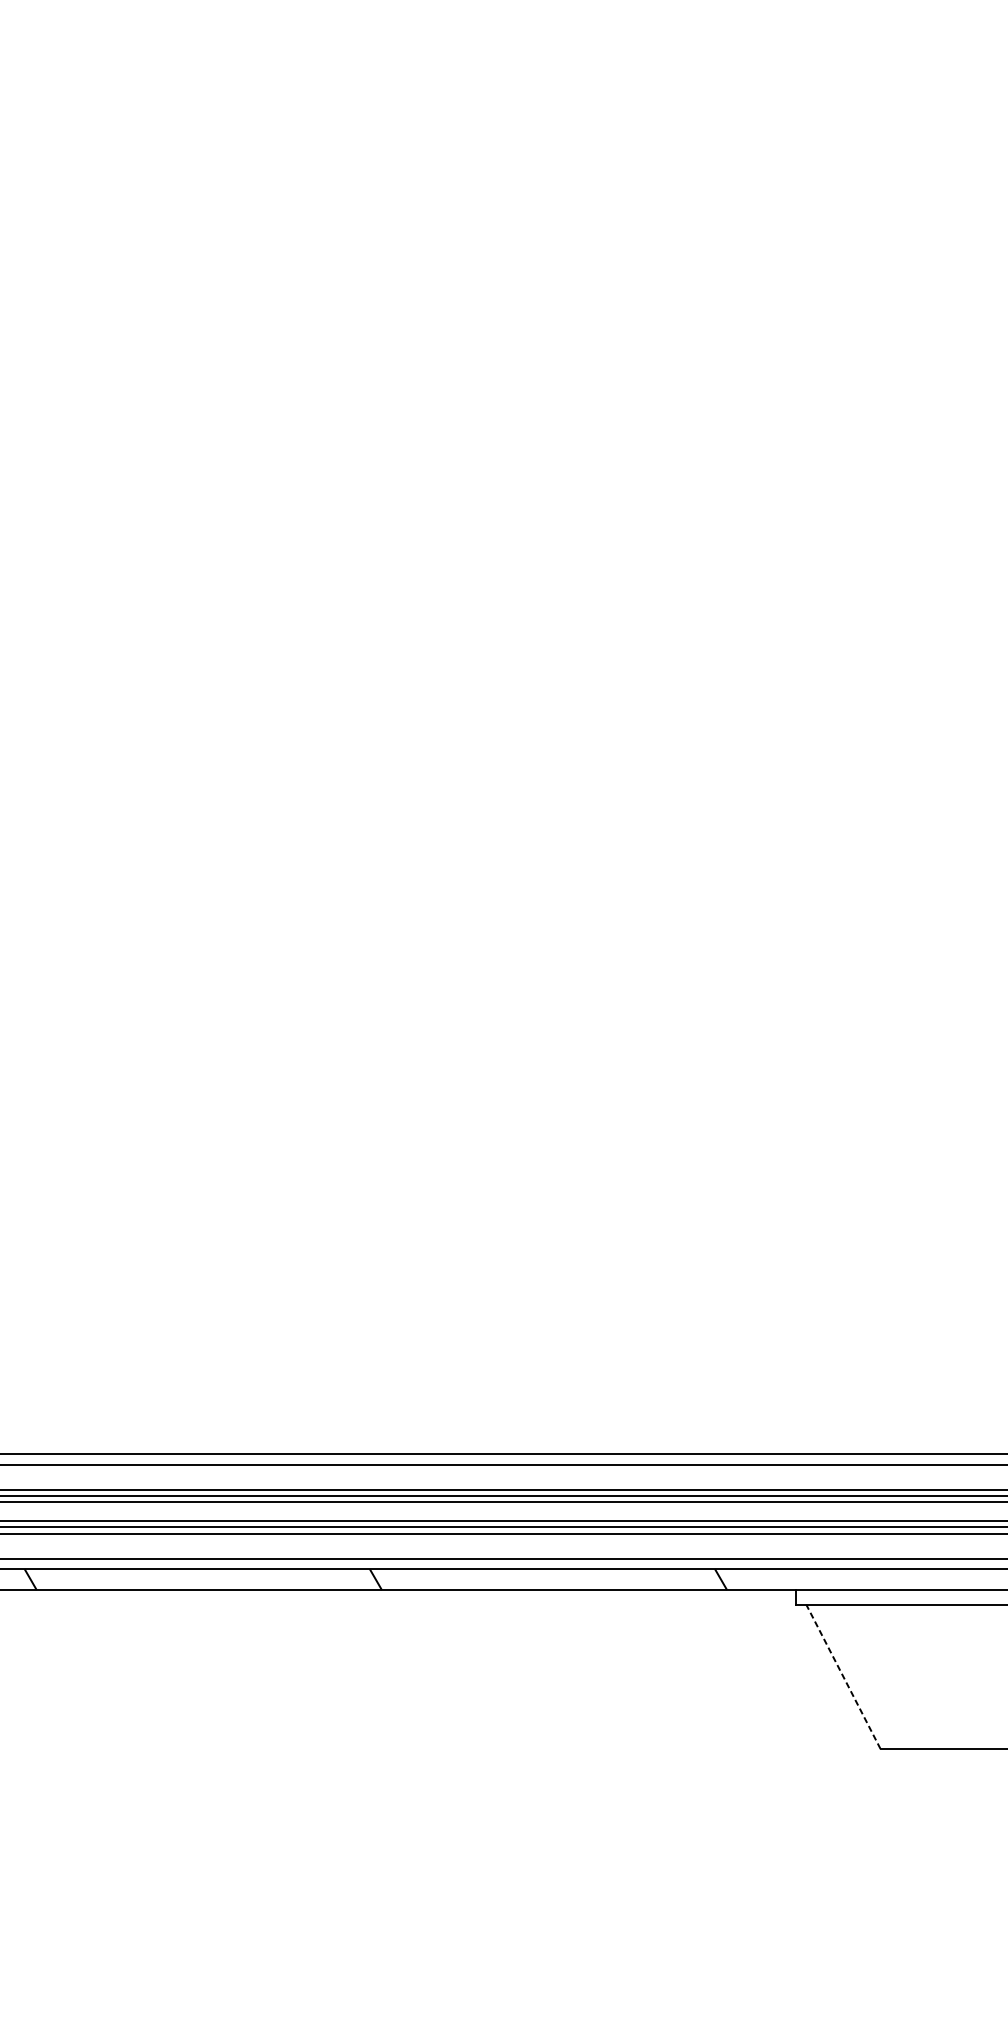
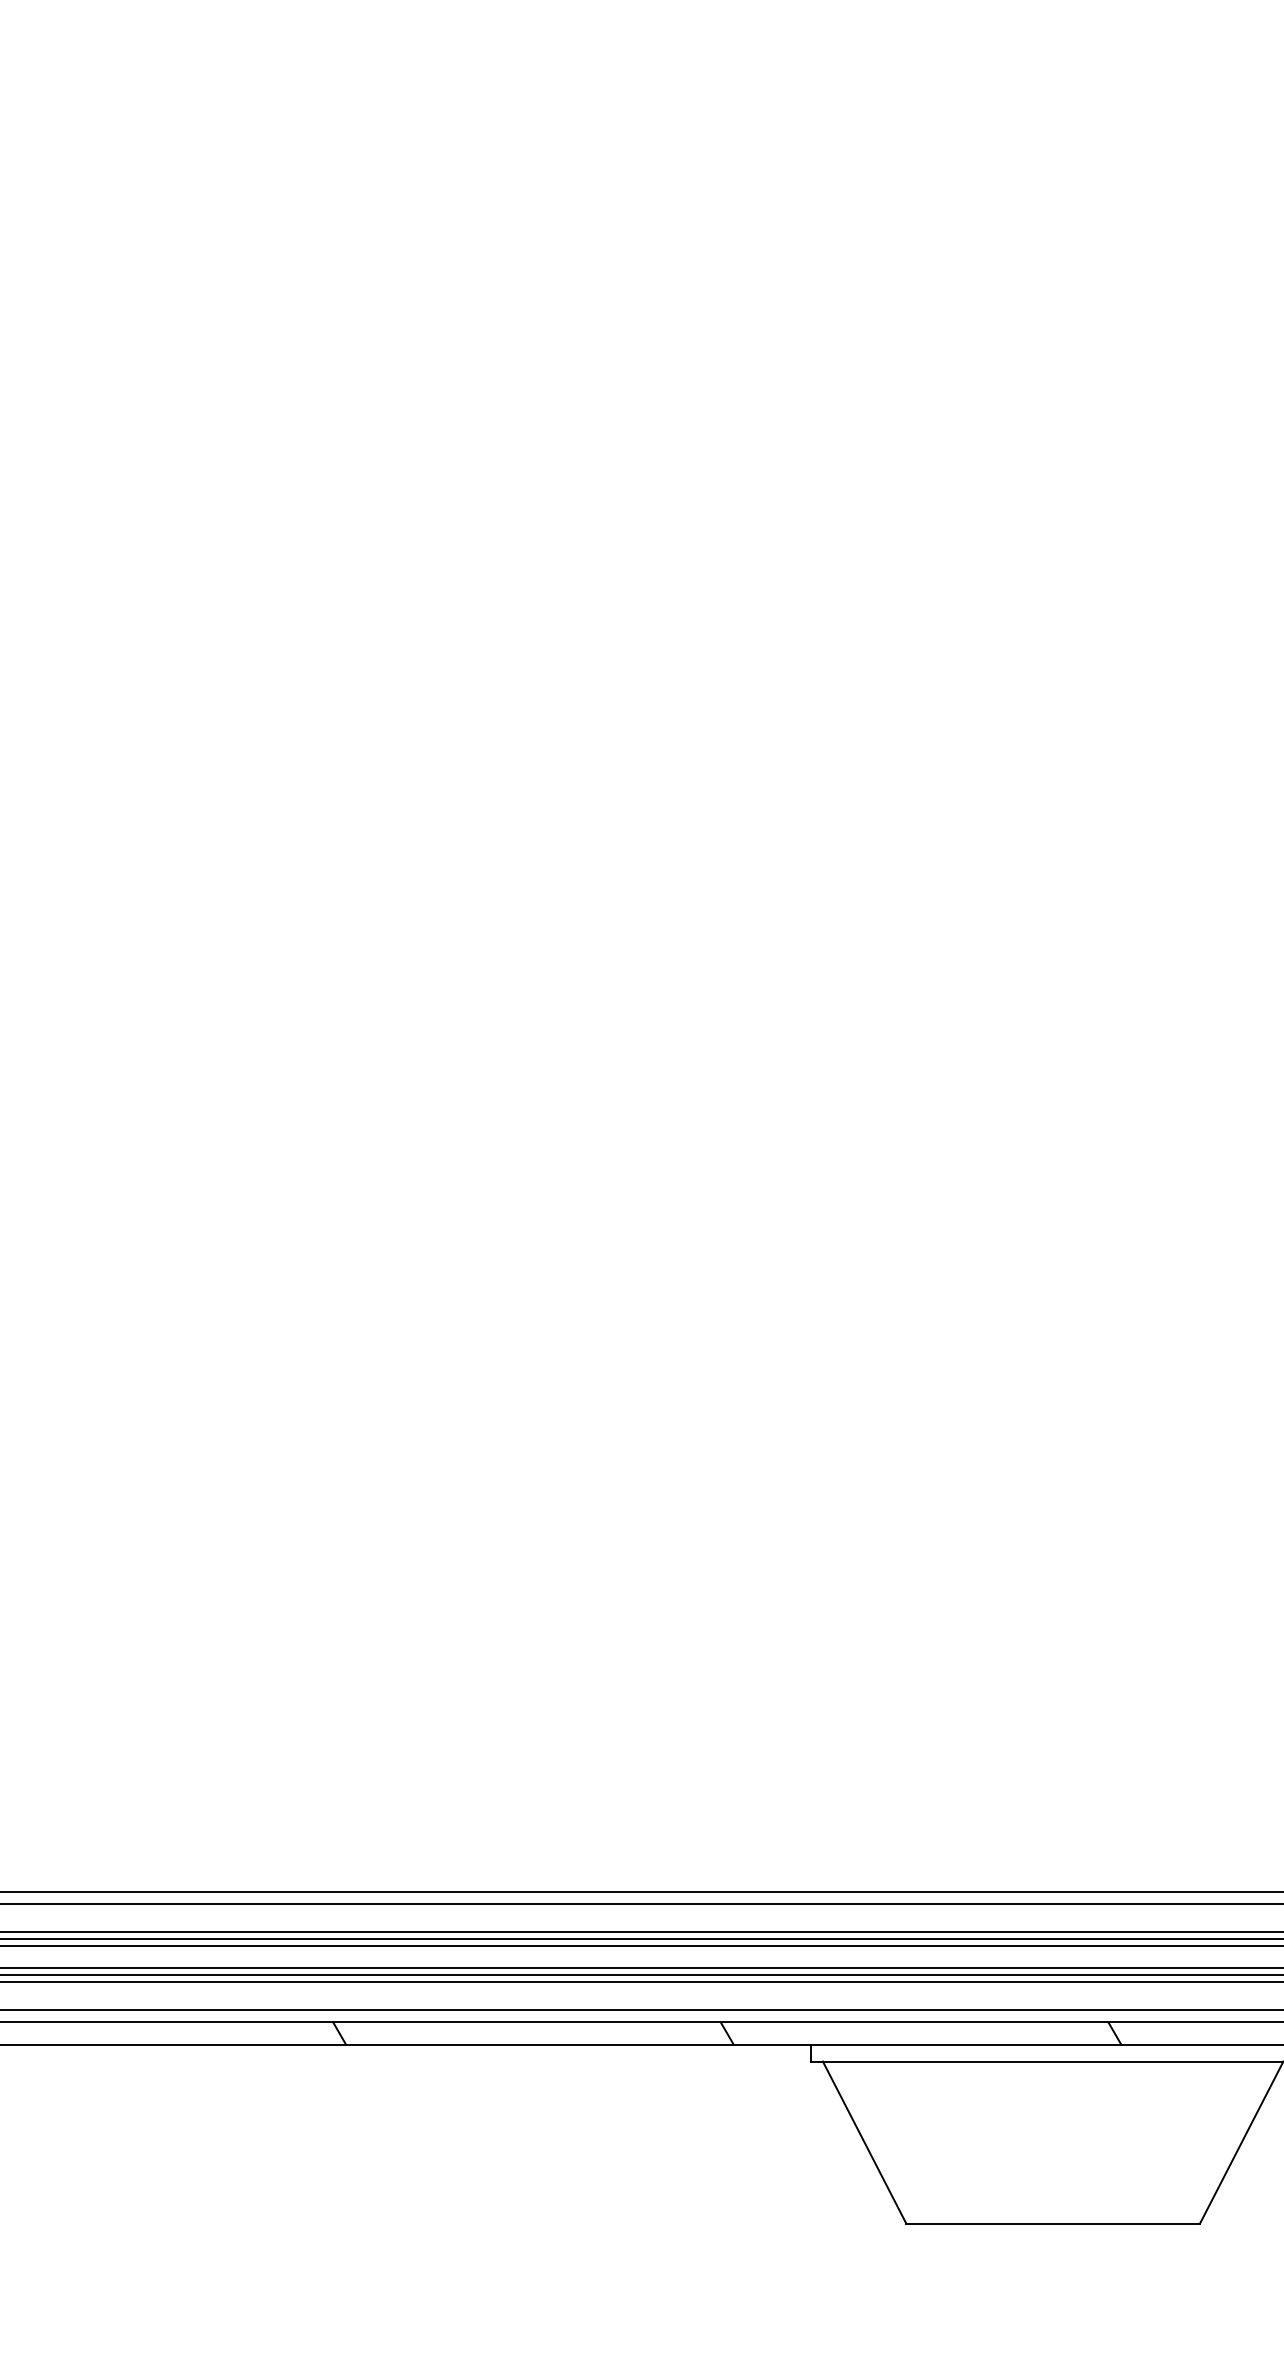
line: (843, 1676) -> (864, 2142), dashed -> solid

